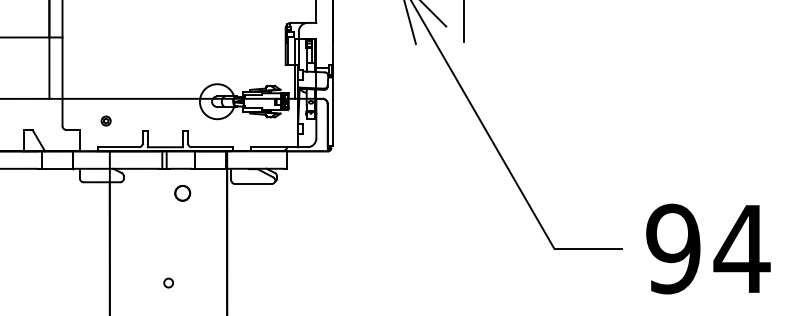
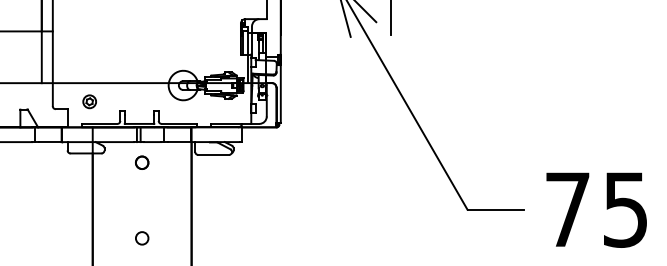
part: (106, 120) -> (89, 101), size x1.67
circle: (183, 192) -> (142, 162), moved
text: (707, 248) -> (596, 209), 94 -> 75
circle: (168, 283) -> (142, 238), size x1.67

